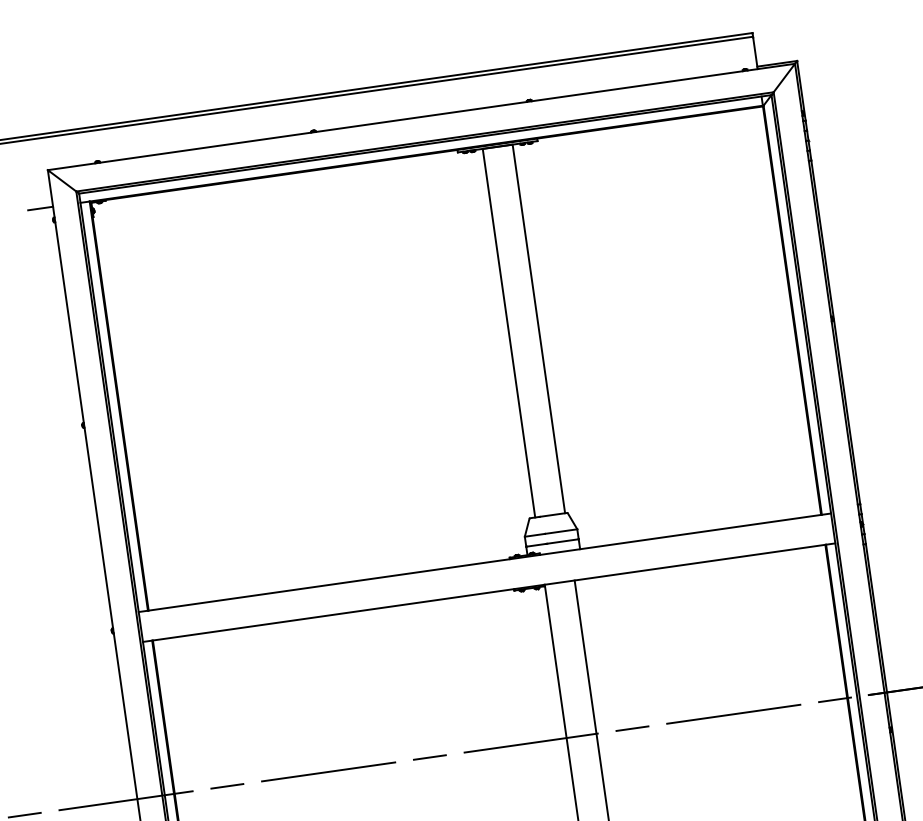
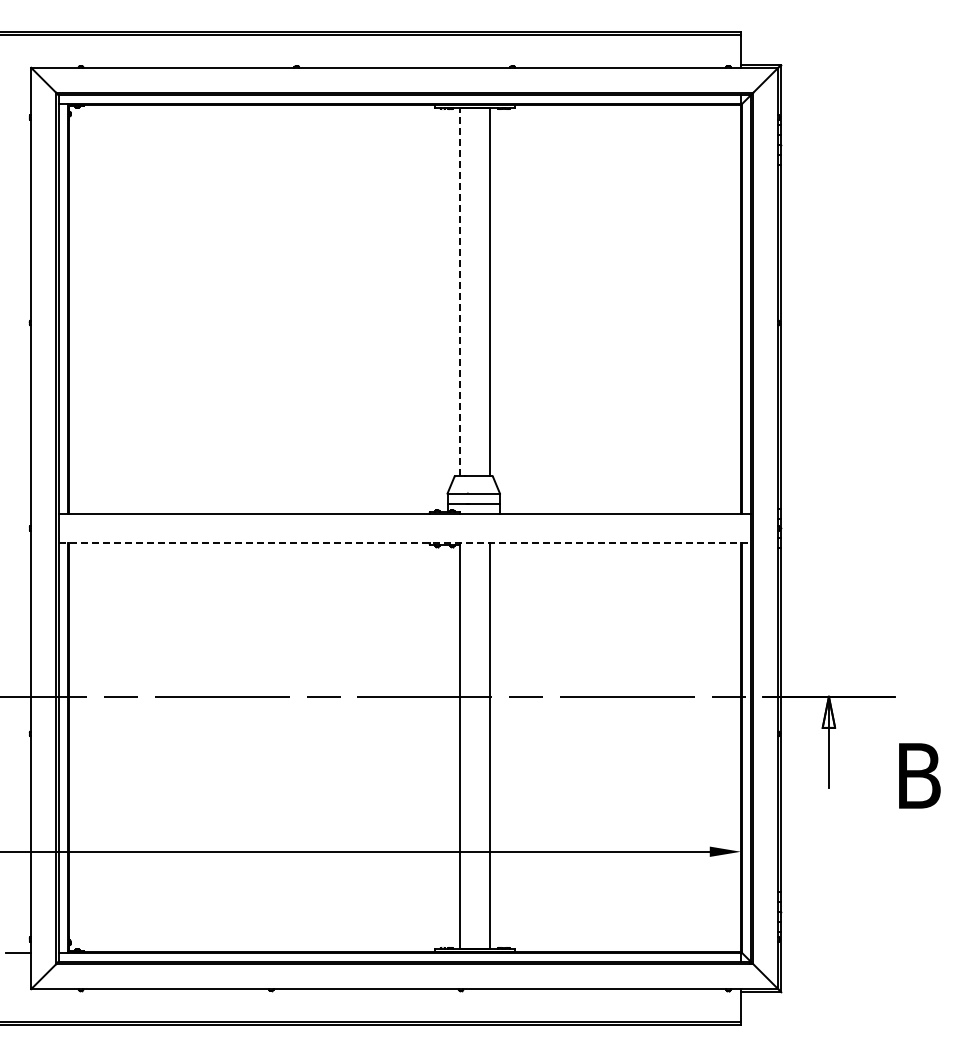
line: (40, 208) -> (18, 104), removed
line: (509, 332) -> (460, 291), solid -> dashed
line: (489, 592) -> (405, 543), solid -> dashed

